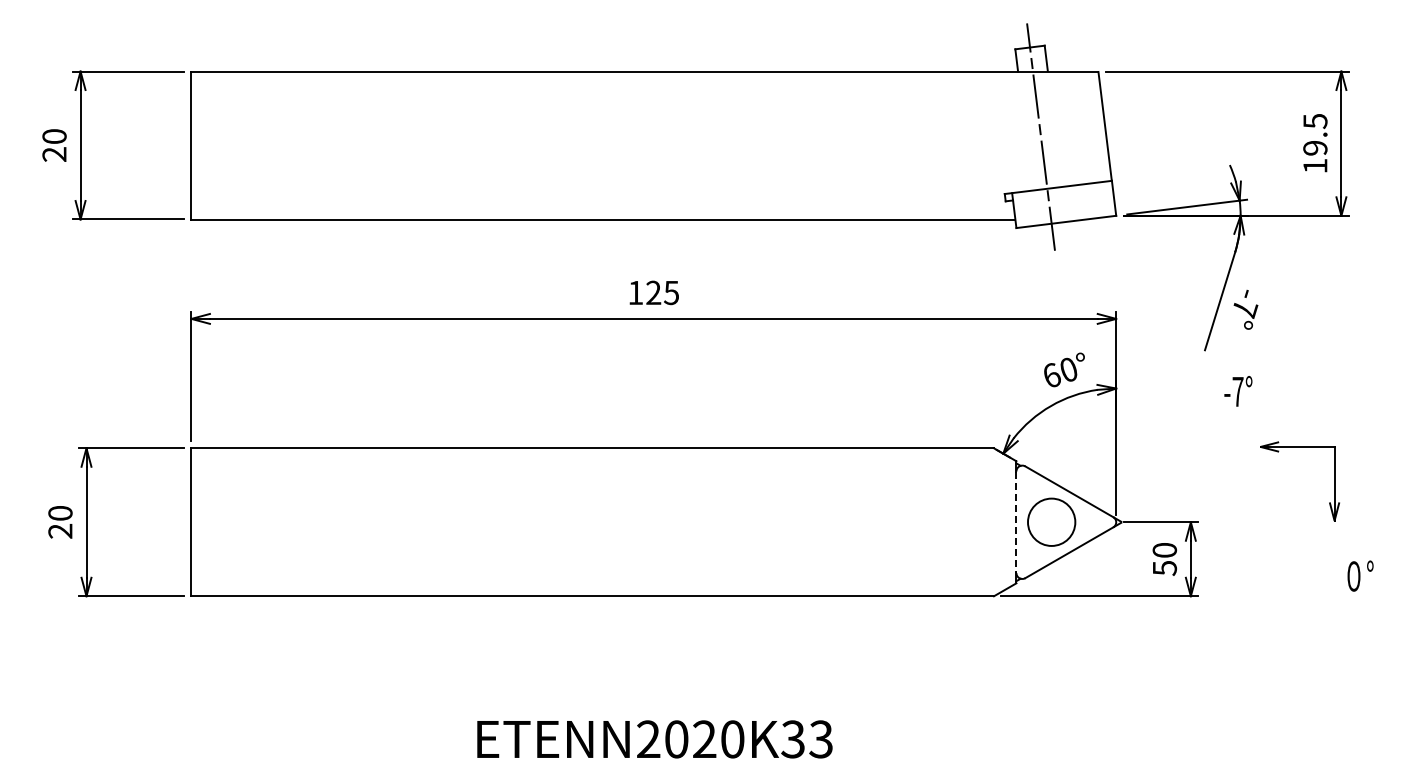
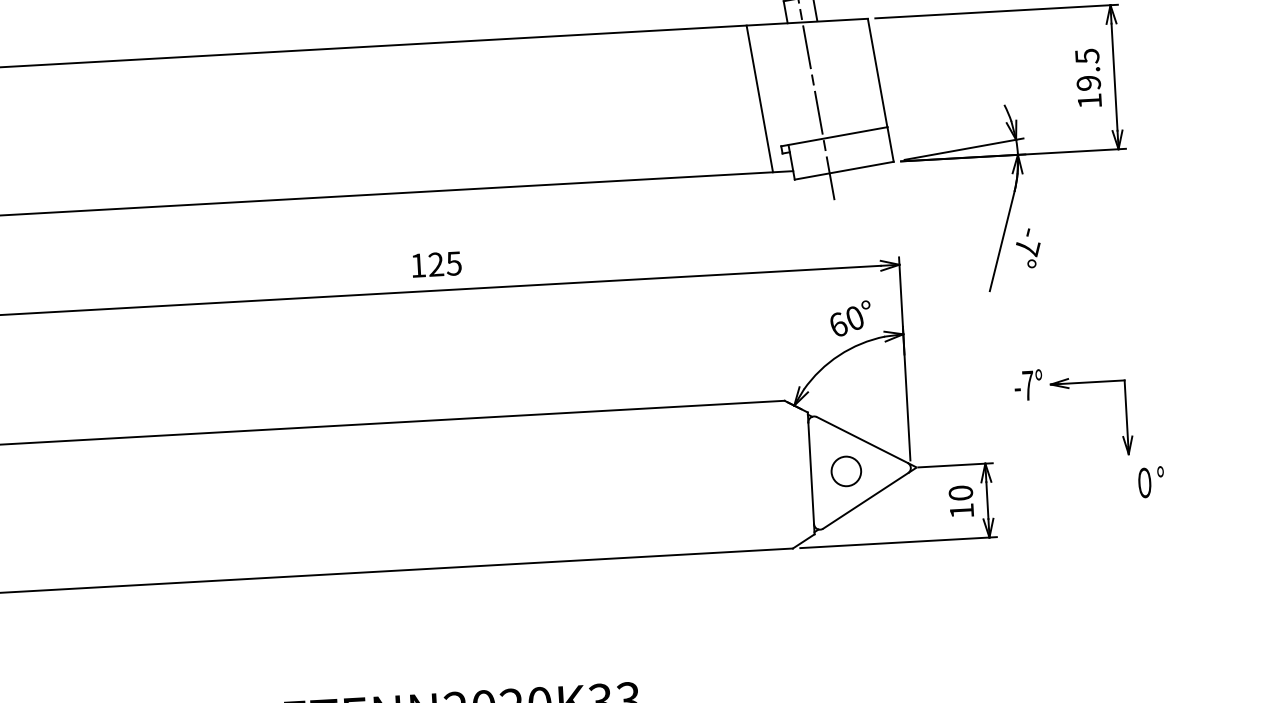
line: (985, 145) -> (759, 98), added
text: (1238, 391) -> (1028, 385), moved
line: (1016, 522) -> (811, 473), dashed -> solid
circle: (1051, 522) -> (846, 471), size x0.62
text: (1165, 568) -> (962, 511), 50 -> 10
text: (1360, 575) -> (1151, 481), moved

